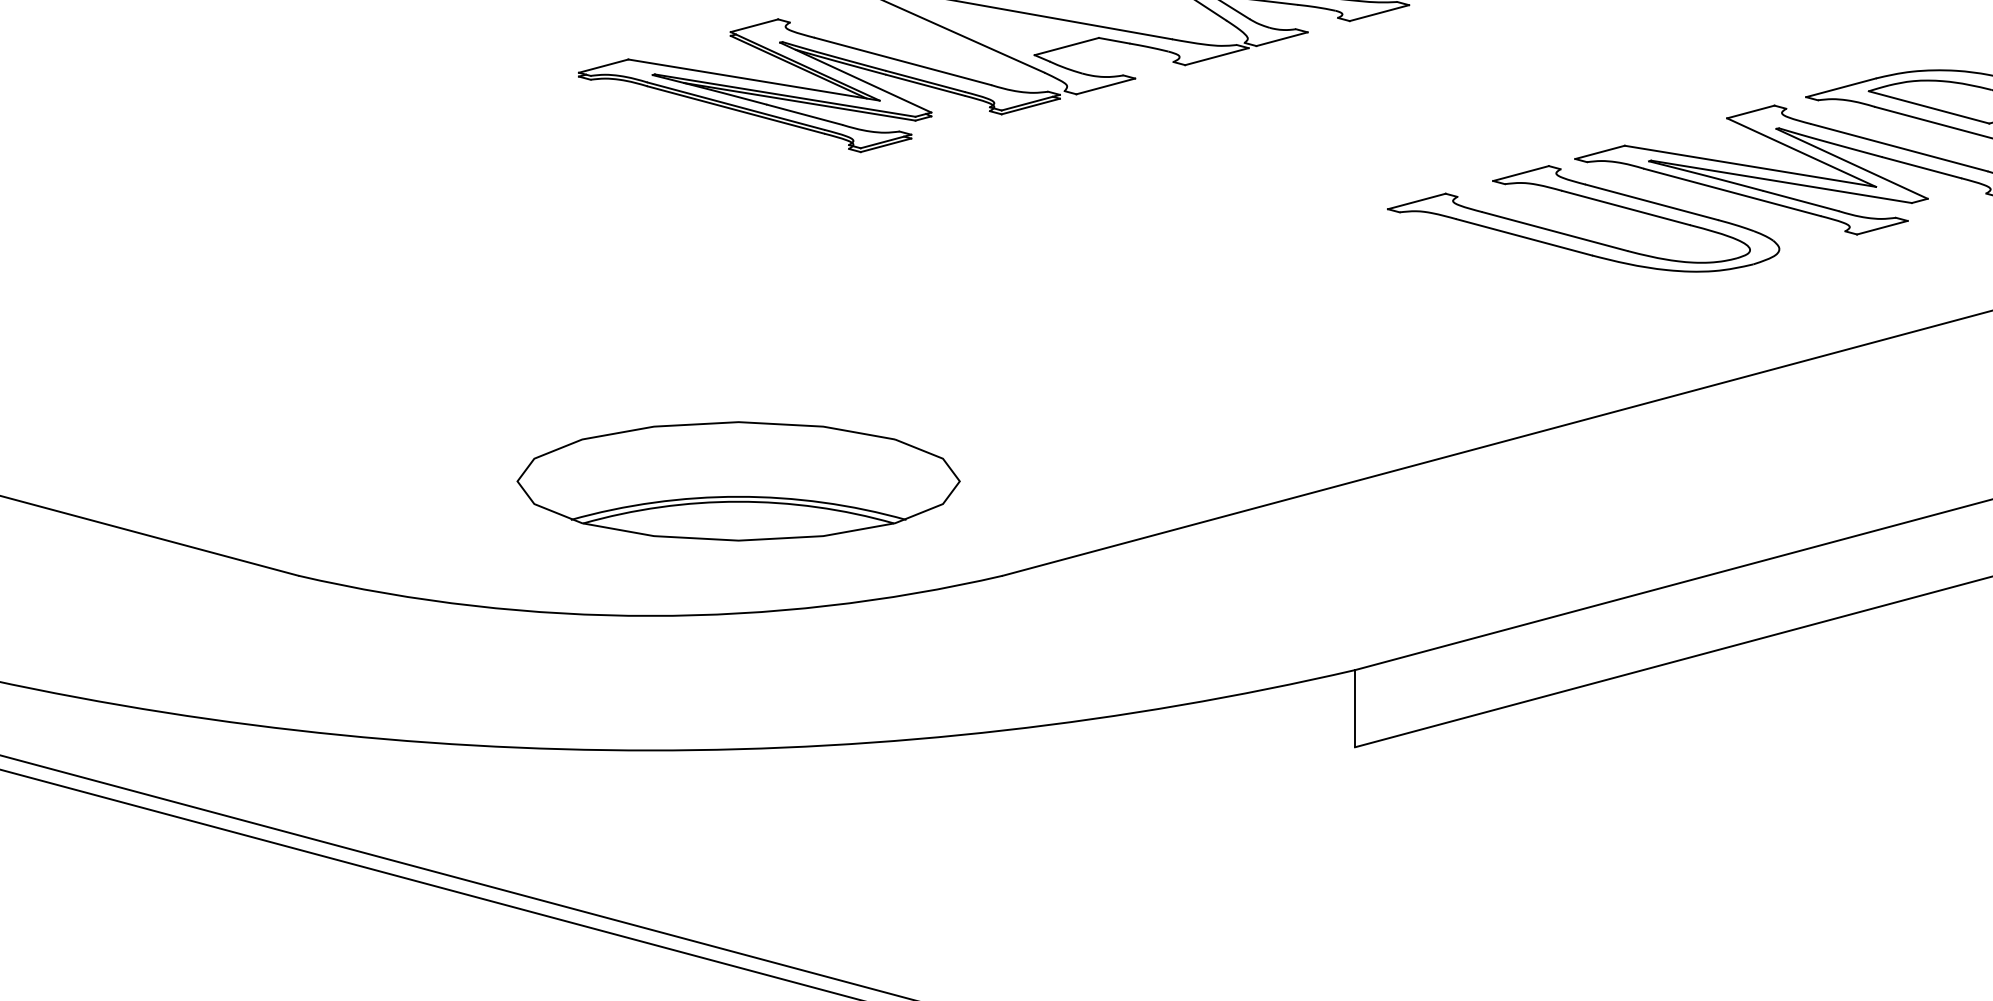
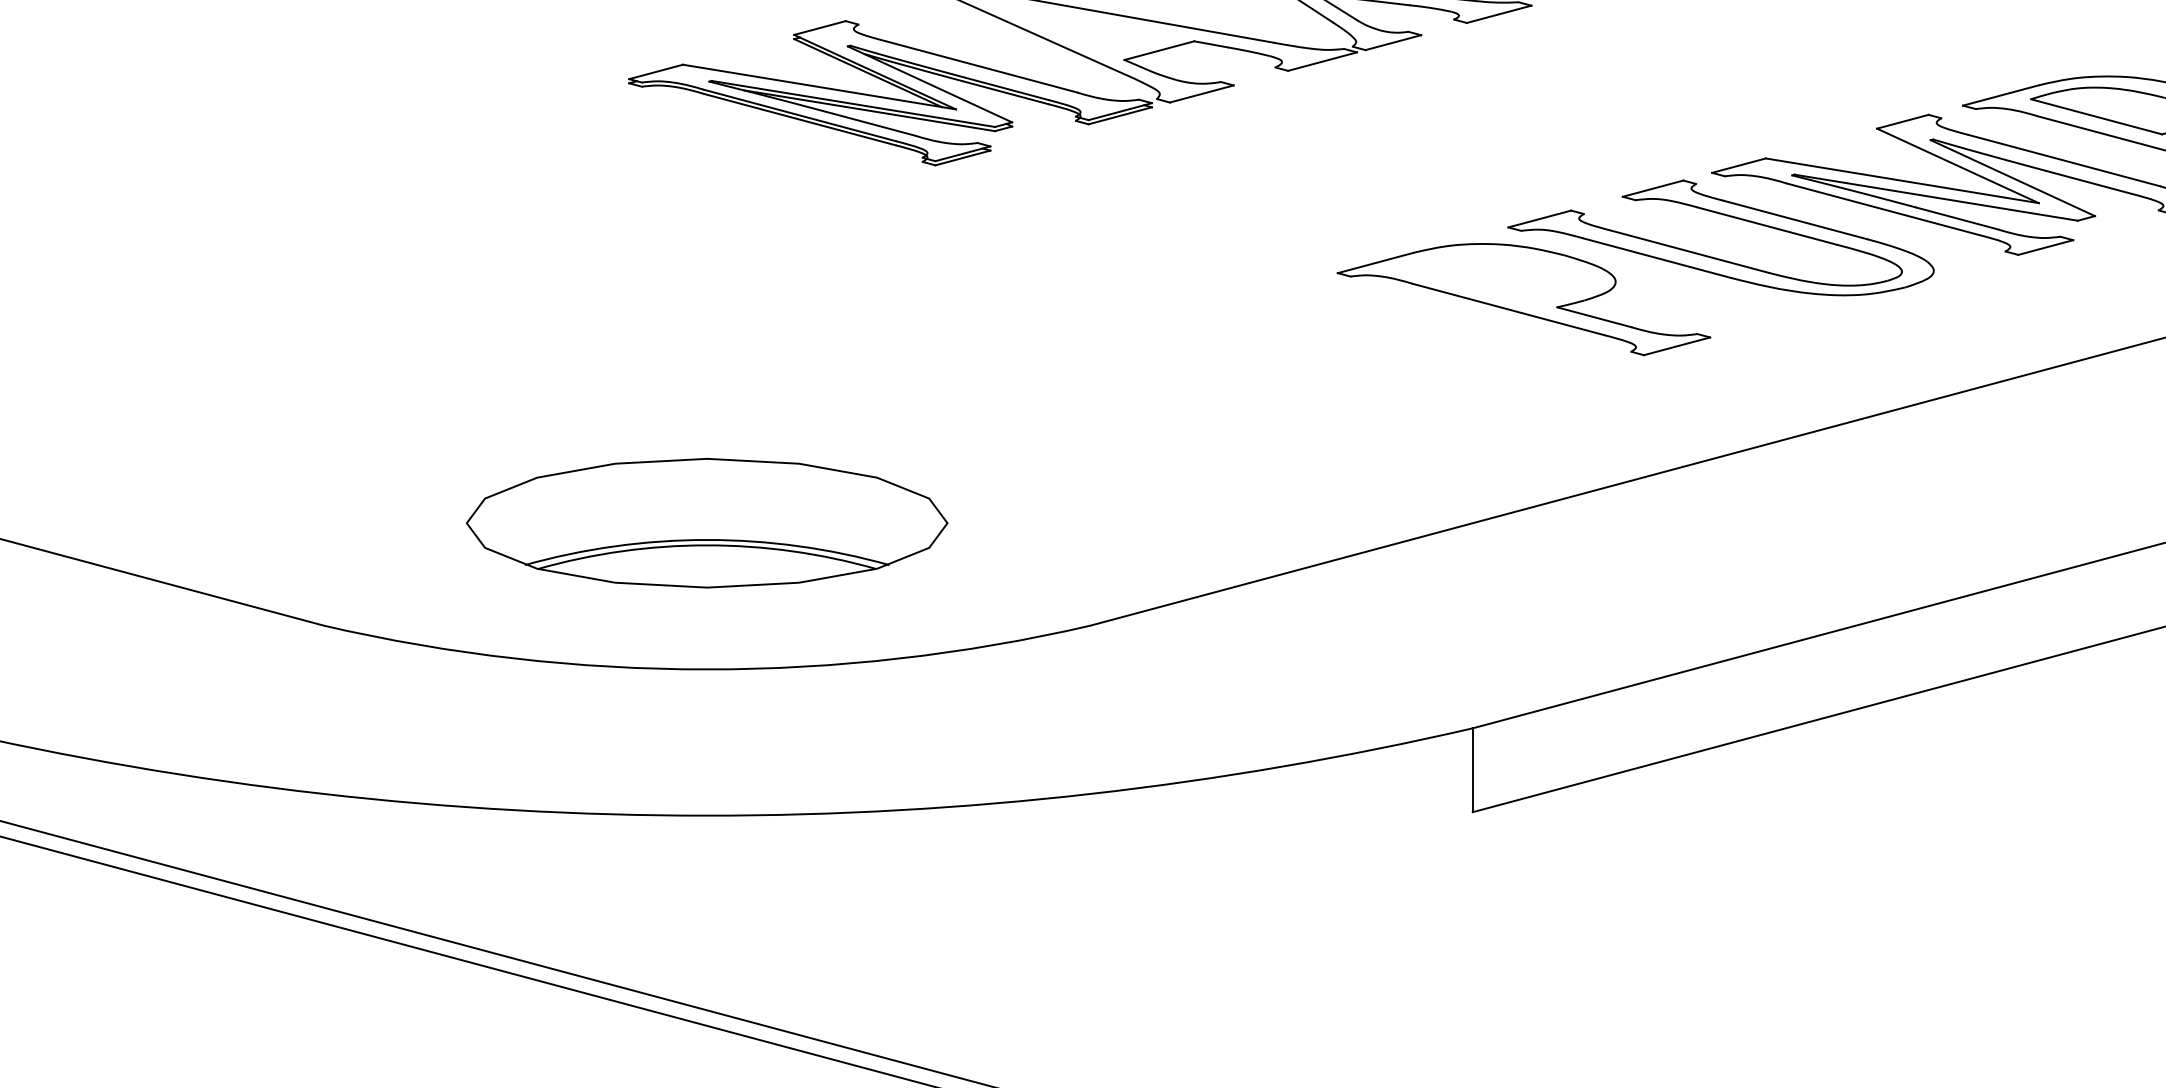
part: (1401, 275) -> (1523, 299), added
part: (738, 481) -> (706, 523), moved

